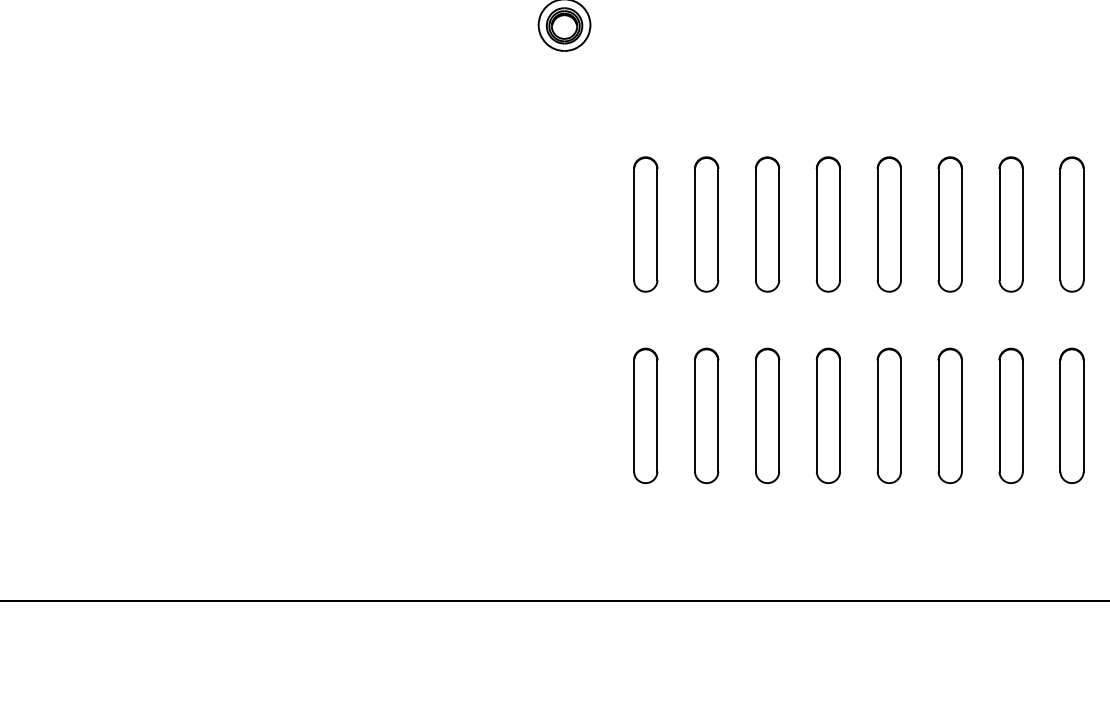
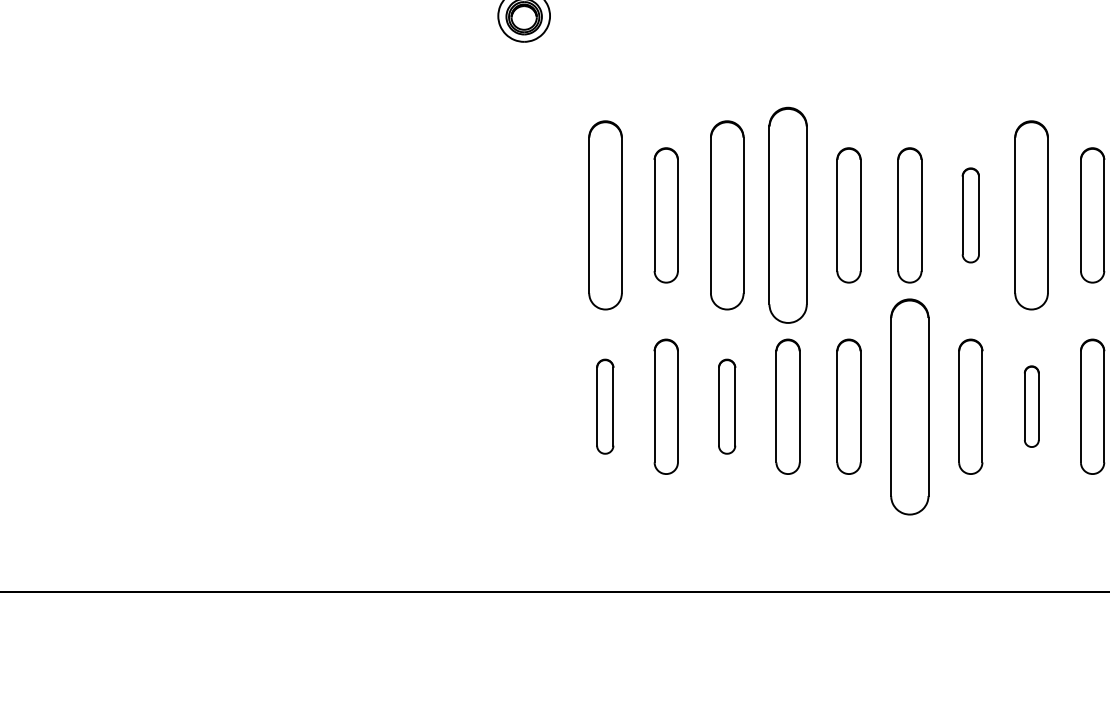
part: (644, 224) -> (604, 215), size x1.4
part: (766, 224) -> (726, 215), size x1.4
part: (827, 224) -> (787, 215), size x1.6
part: (1010, 224) -> (970, 215), size x0.7
part: (1071, 224) -> (1031, 215), size x1.4
part: (644, 415) -> (604, 406), size x0.7
part: (766, 415) -> (726, 406), size x0.7
part: (949, 415) -> (909, 406), size x1.6
part: (1071, 415) -> (1031, 406), size x0.6

